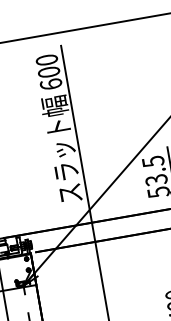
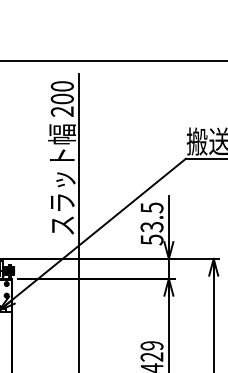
text: (50, 84) -> (61, 111), 600 -> 200

